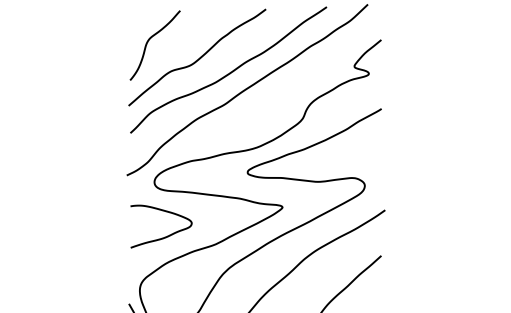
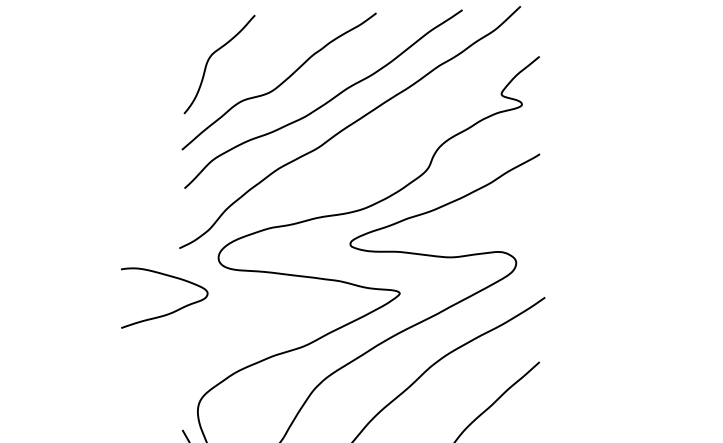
curve: (164, 236) -> (169, 312), moved

